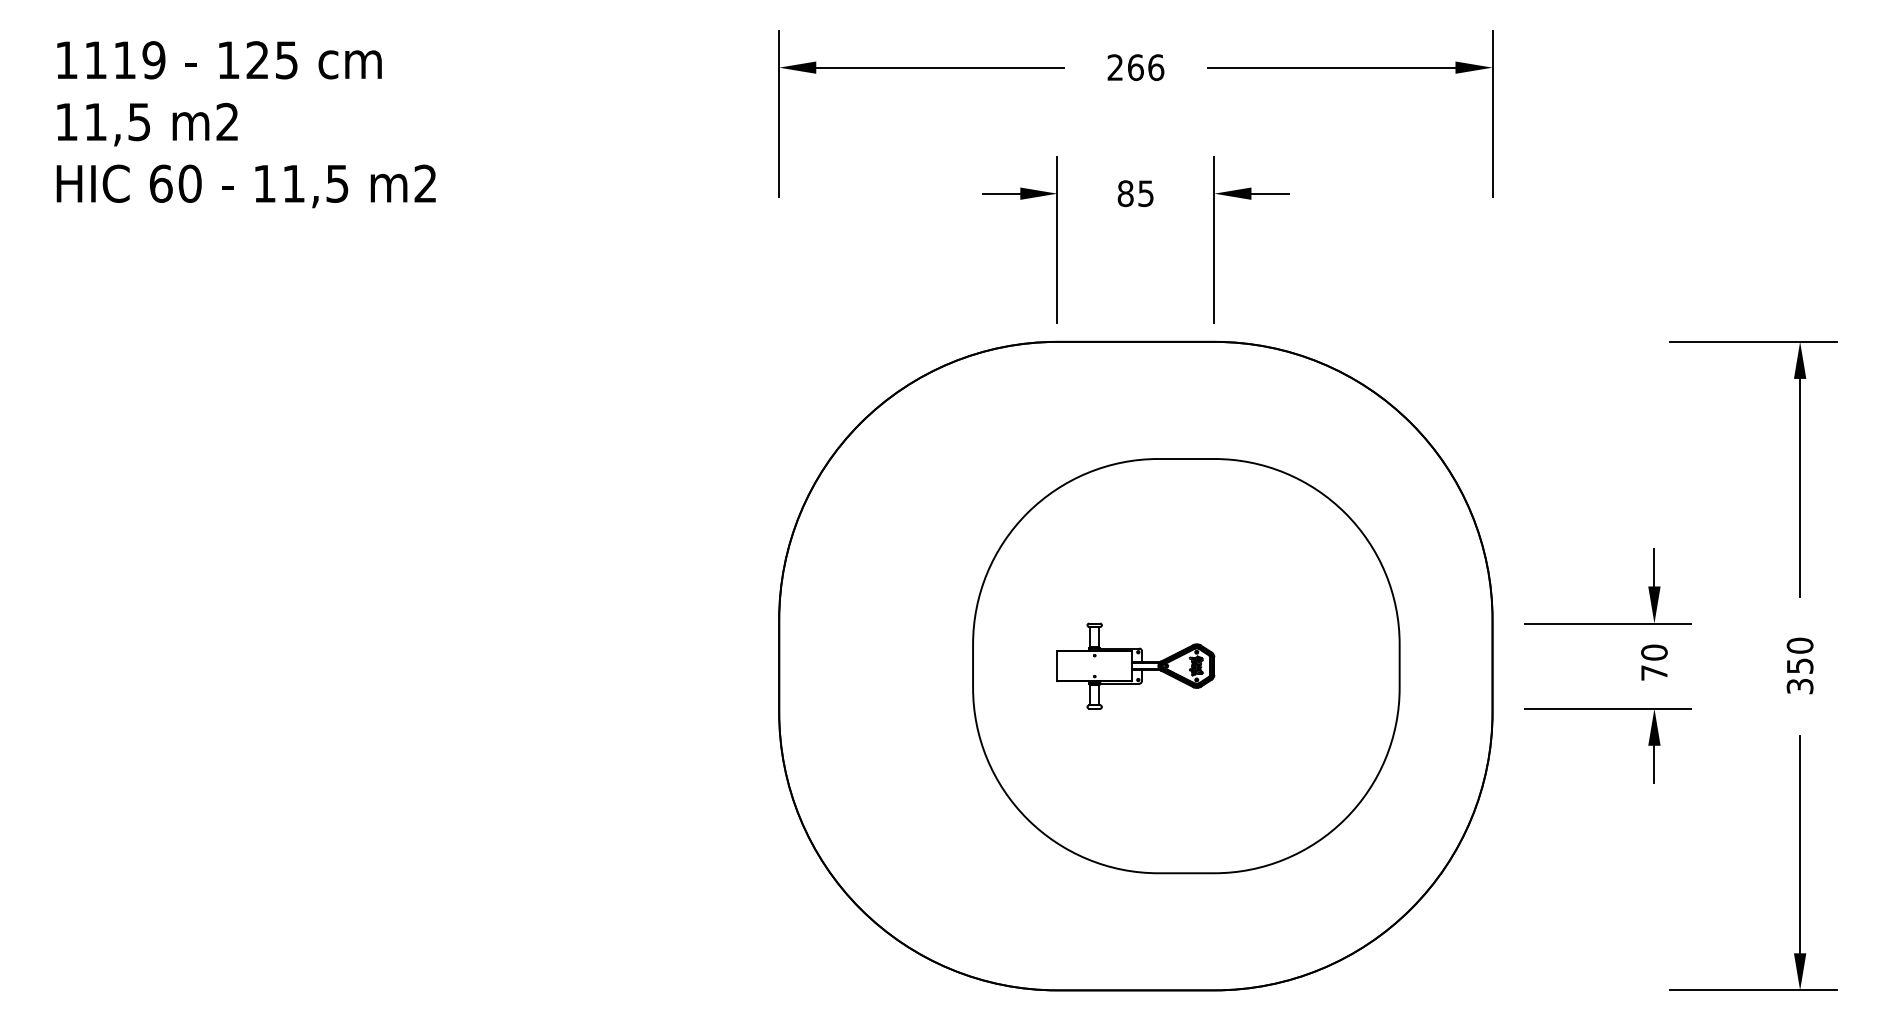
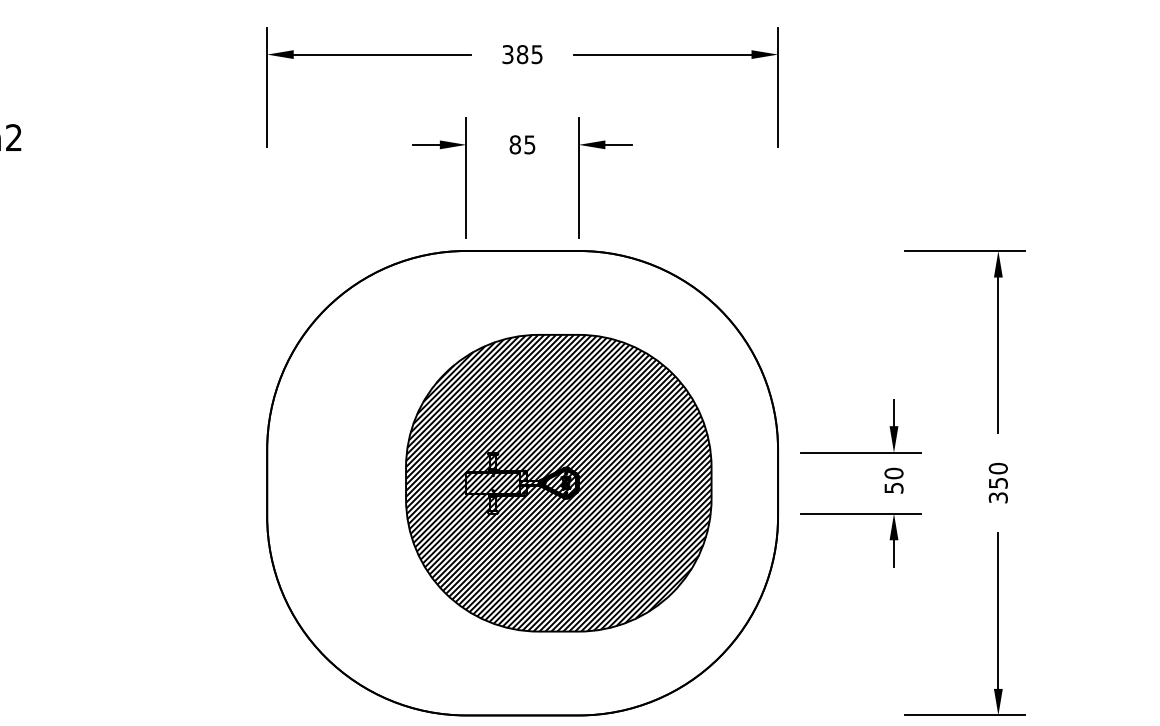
text: (1135, 67) -> (522, 54), 266 -> 385
hatch: (1186, 666) -> (558, 483), added
text: (1654, 672) -> (894, 487), 70 -> 50

